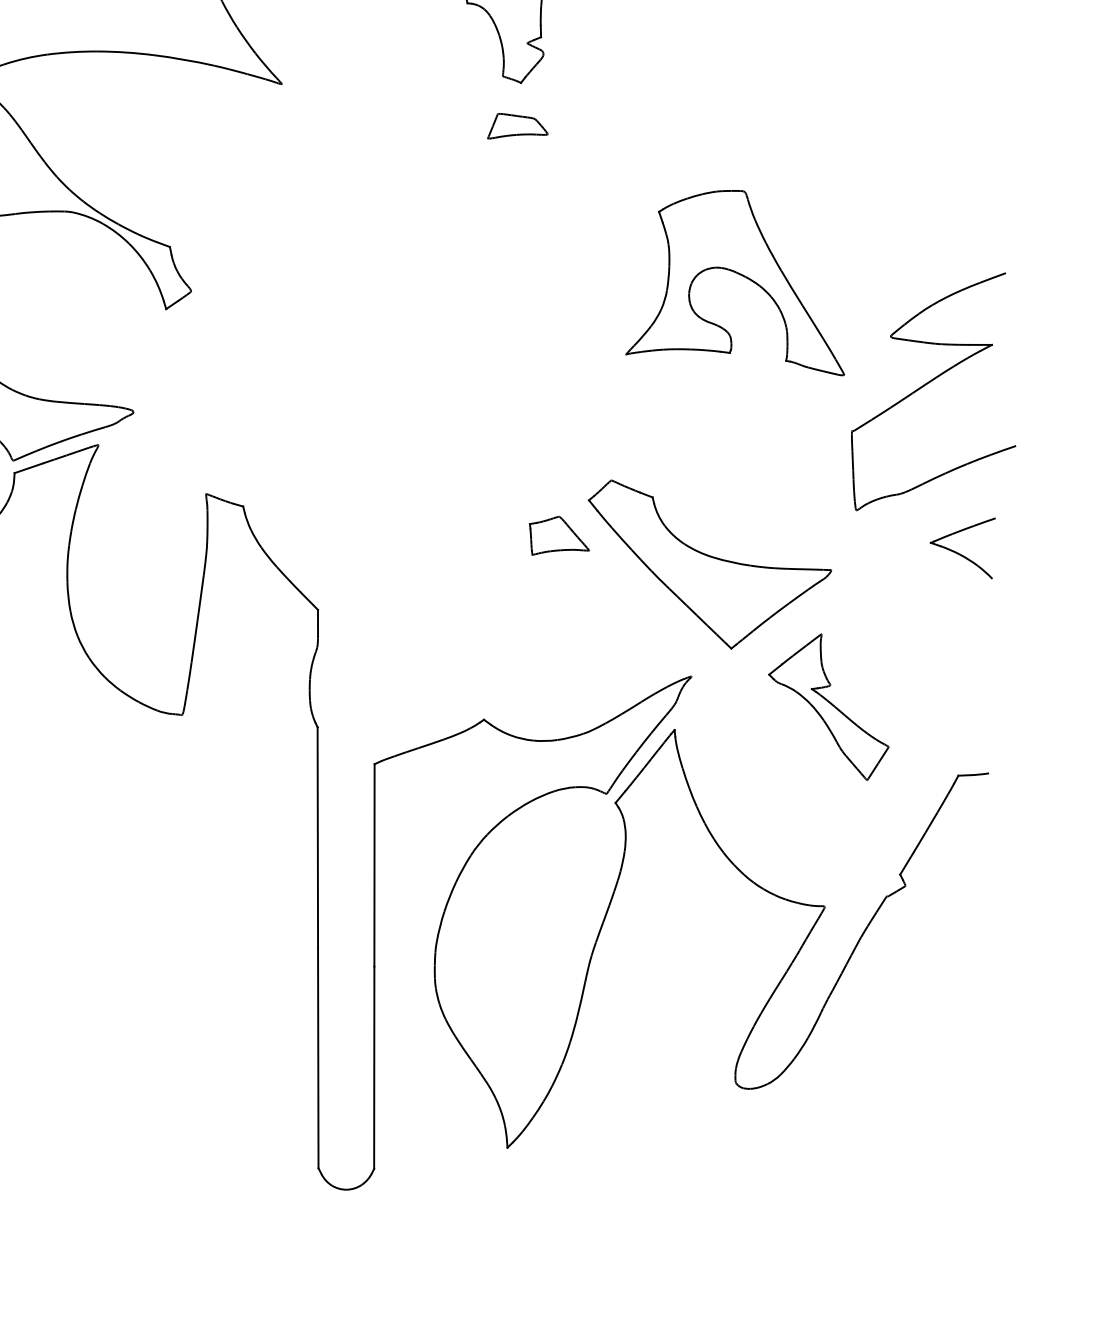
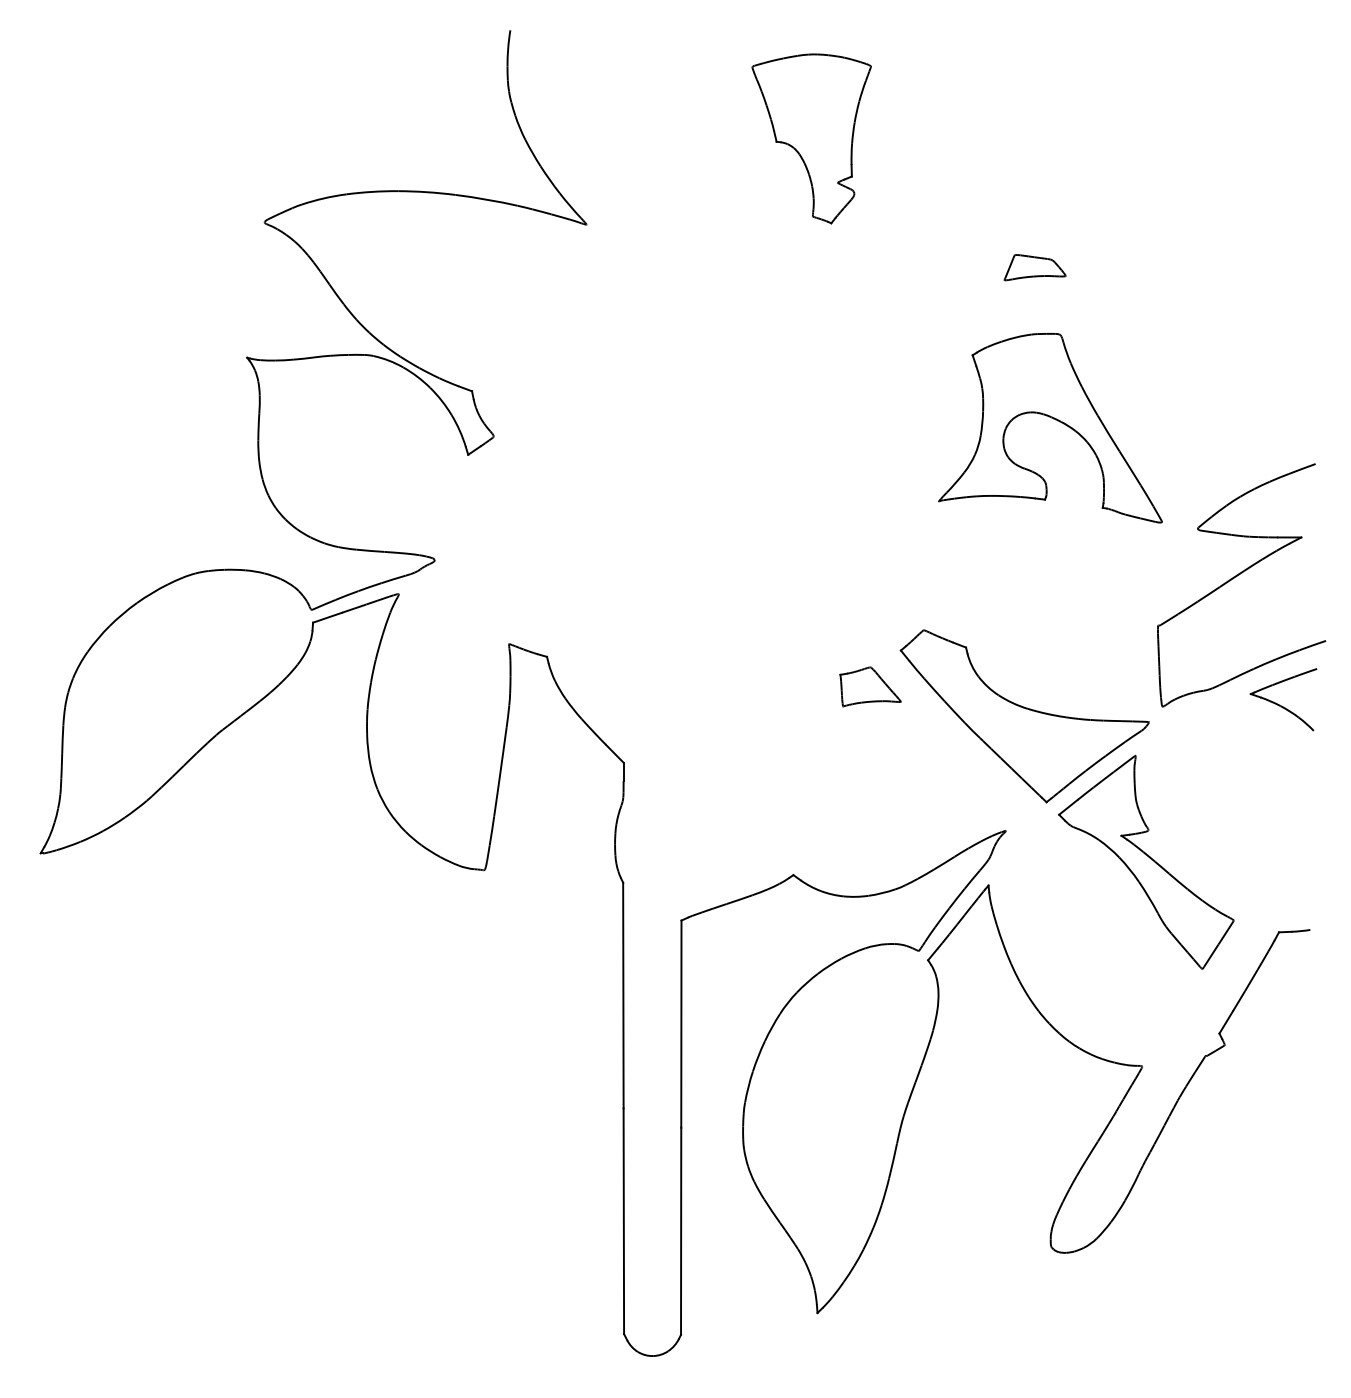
part: (517, 126) -> (1034, 267), moved
part: (928, 384) -> (1236, 577), moved
part: (828, 706) -> (1146, 861), size x1.43

